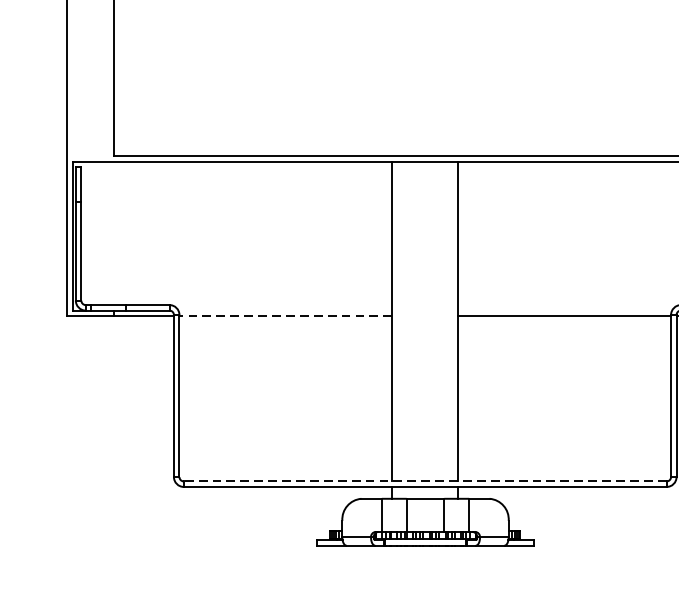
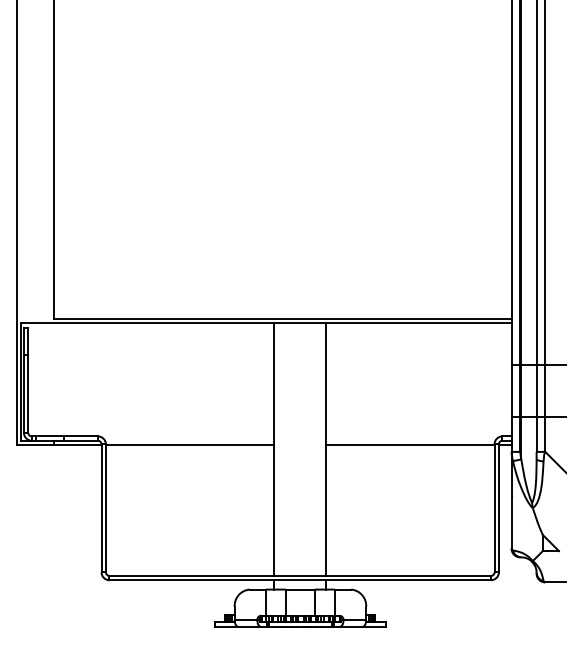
line: (285, 316) -> (189, 445), dashed -> solid
line: (425, 480) -> (300, 575), dashed -> solid

